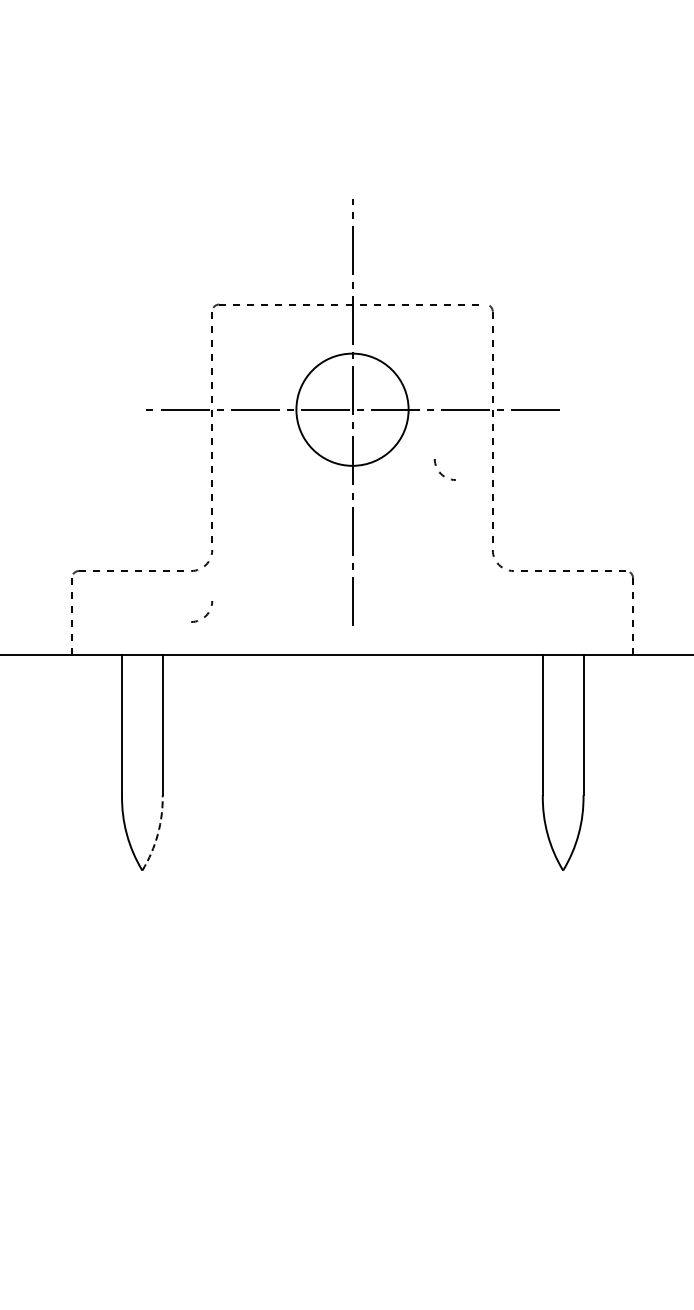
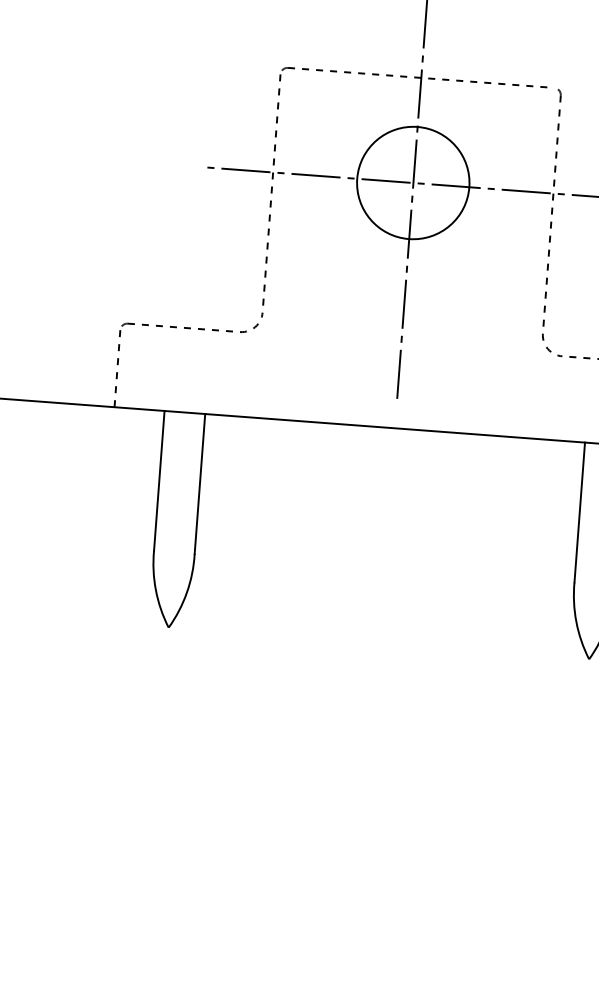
arc: (440, 471) -> (496, 251), removed
arc: (206, 613) -> (252, 375), removed
arc: (157, 834) -> (186, 592), dashed -> solid

